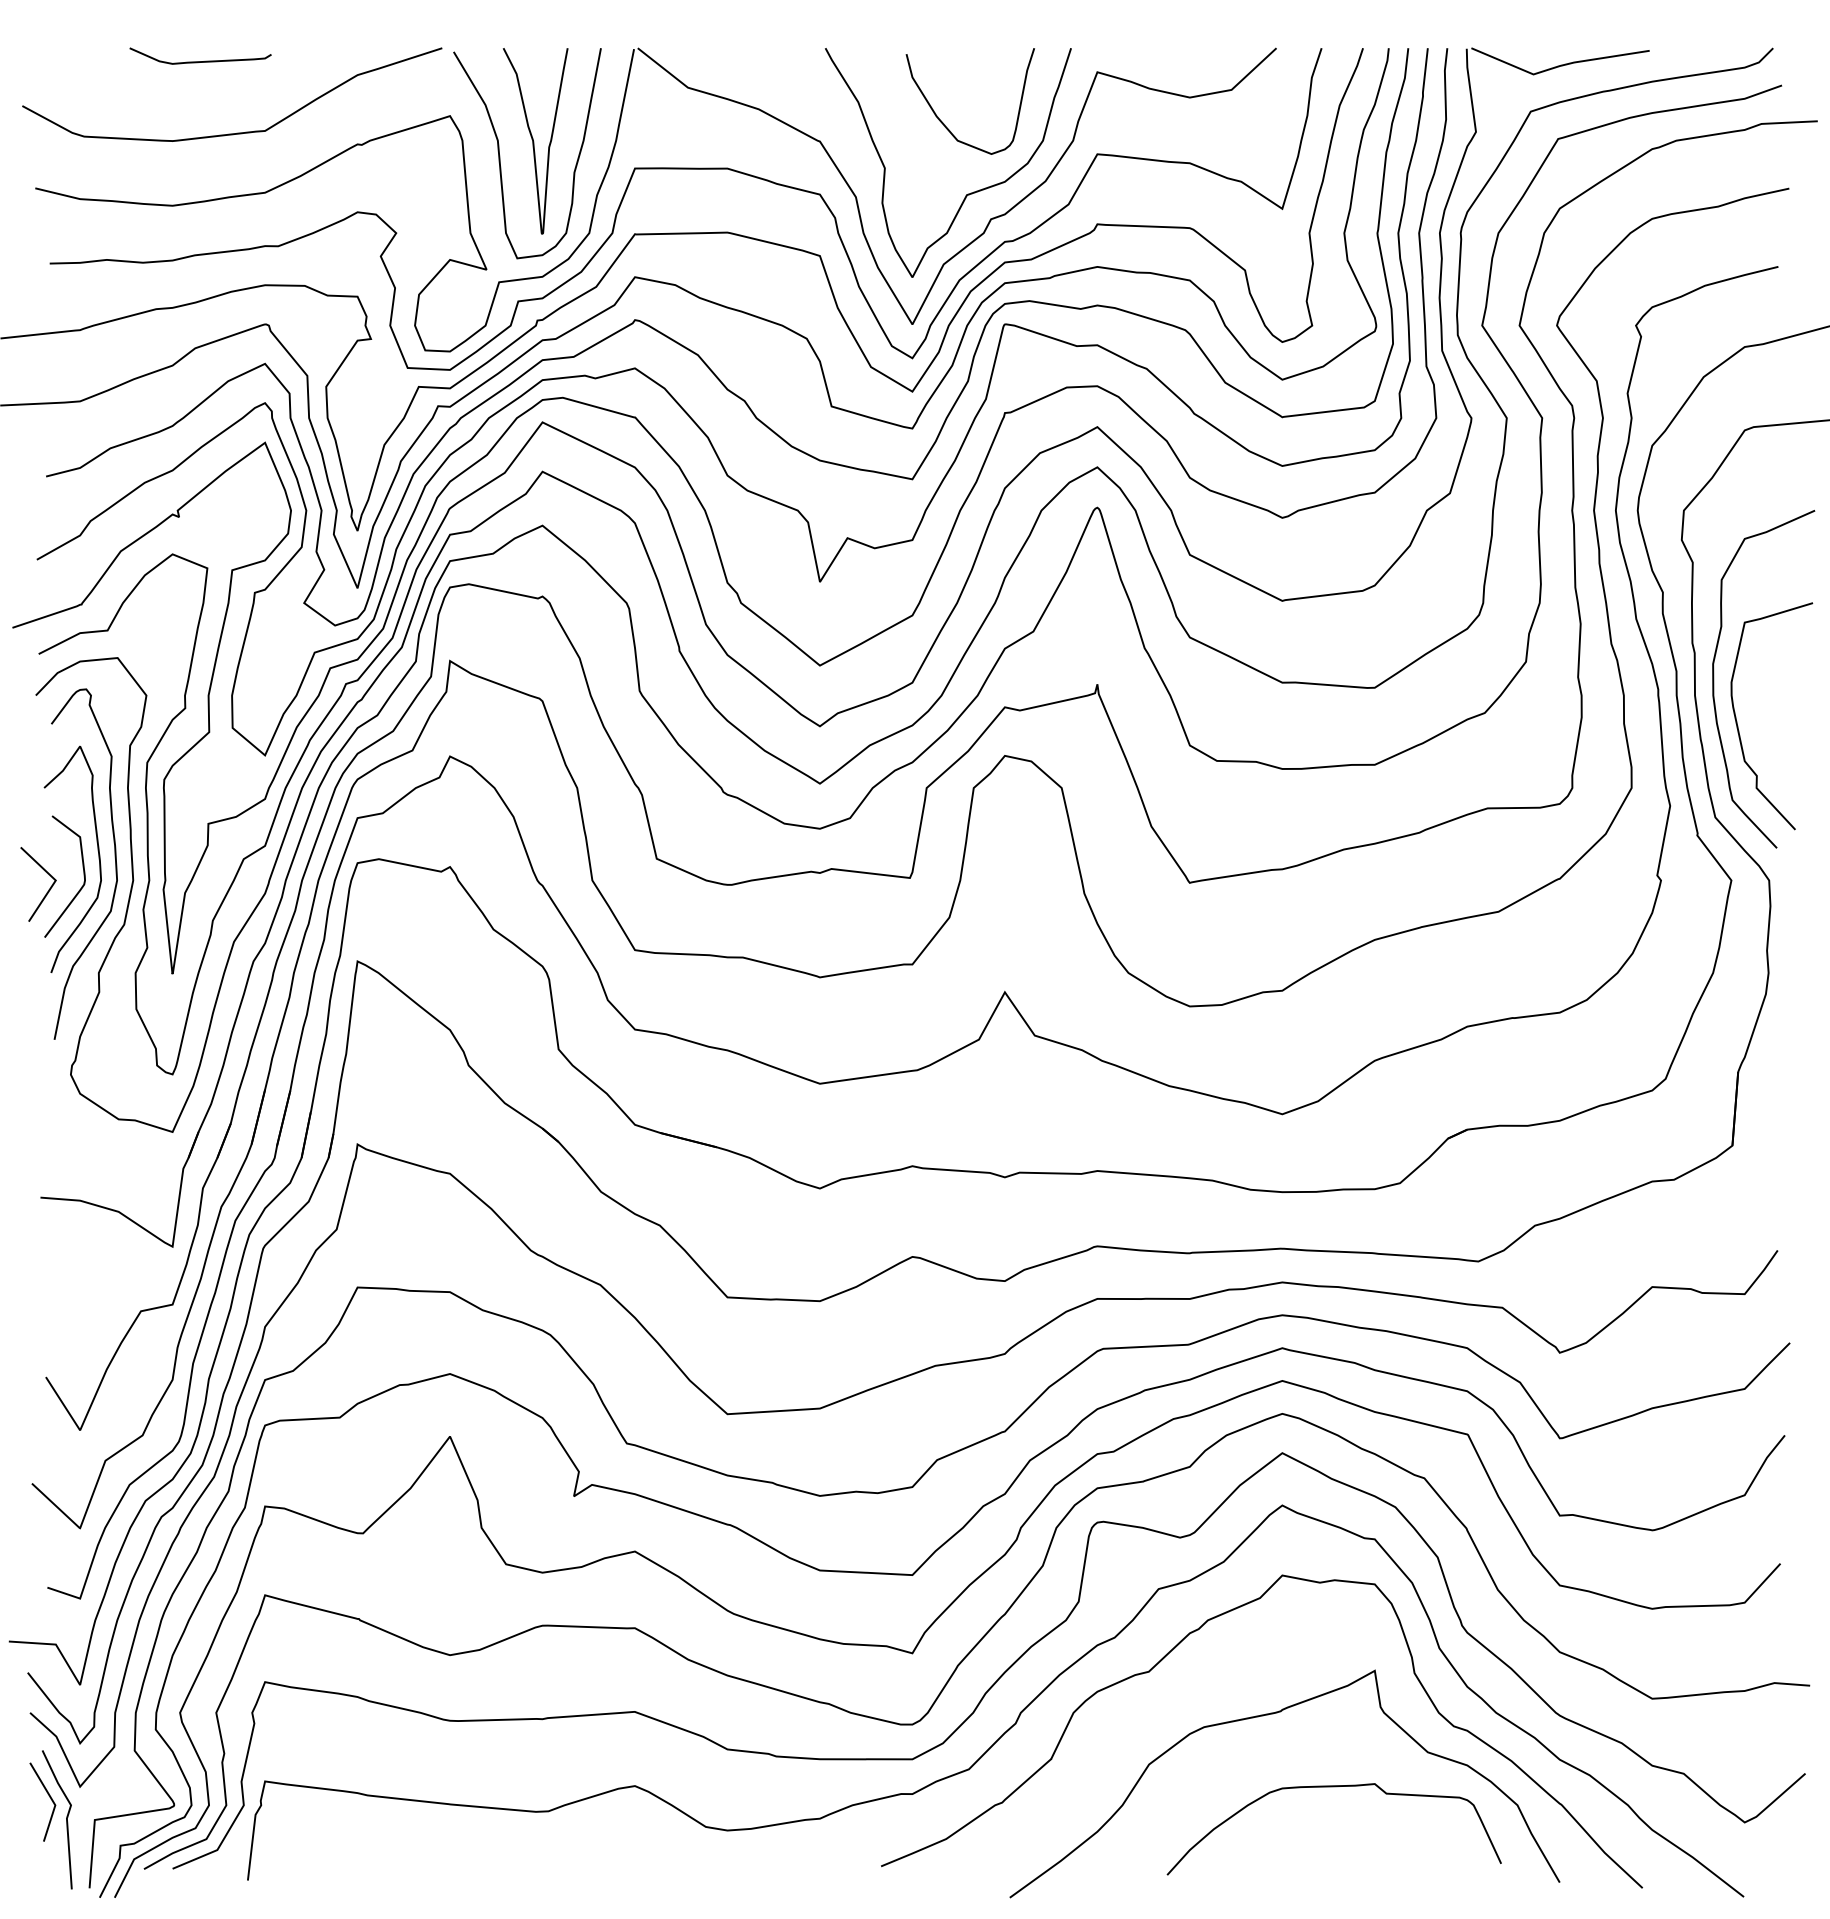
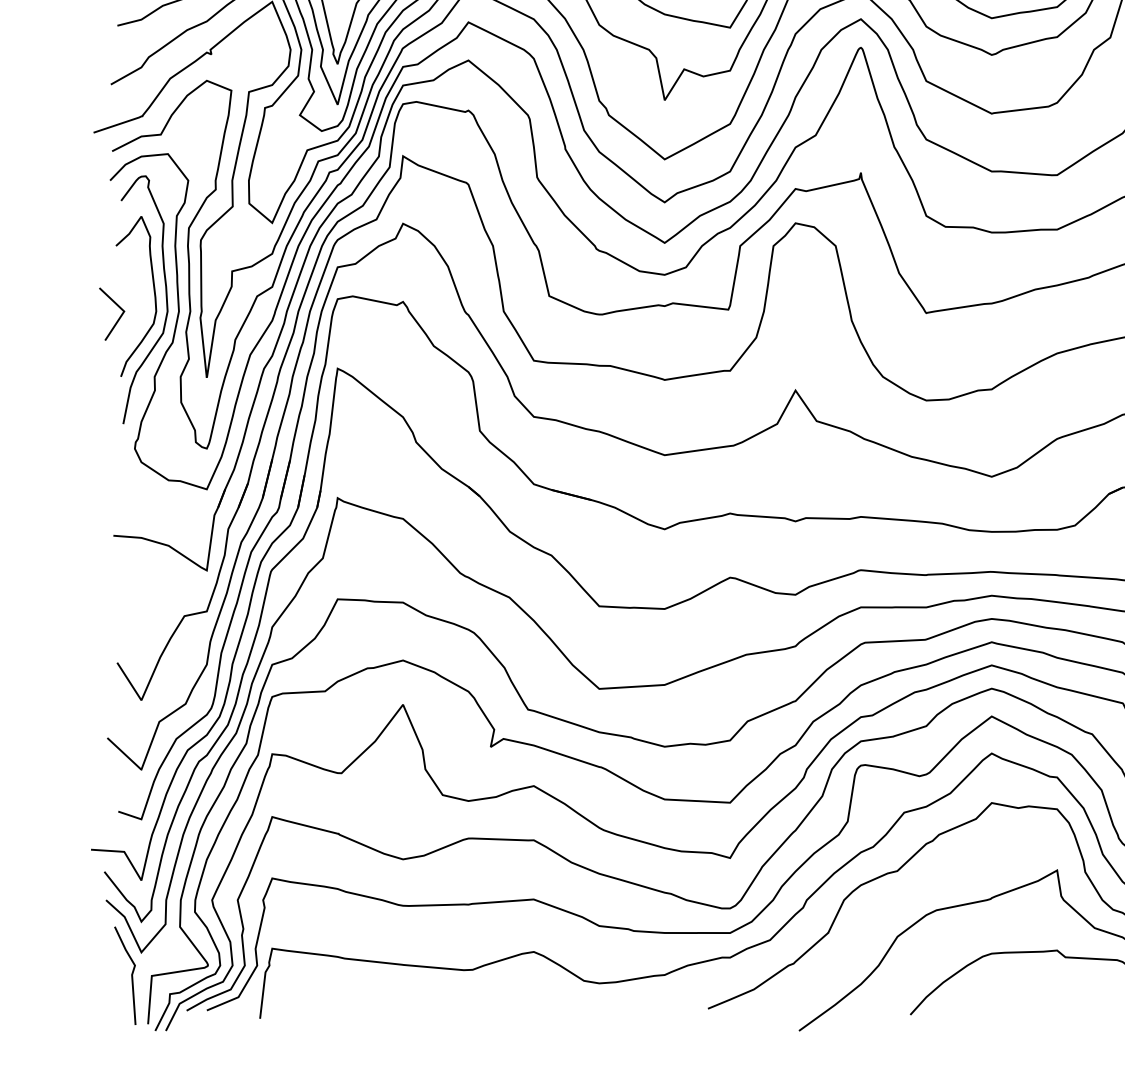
curve: (83, 876) -> (143, 308), removed
line: (49, 1797) -> (119, 960), removed

